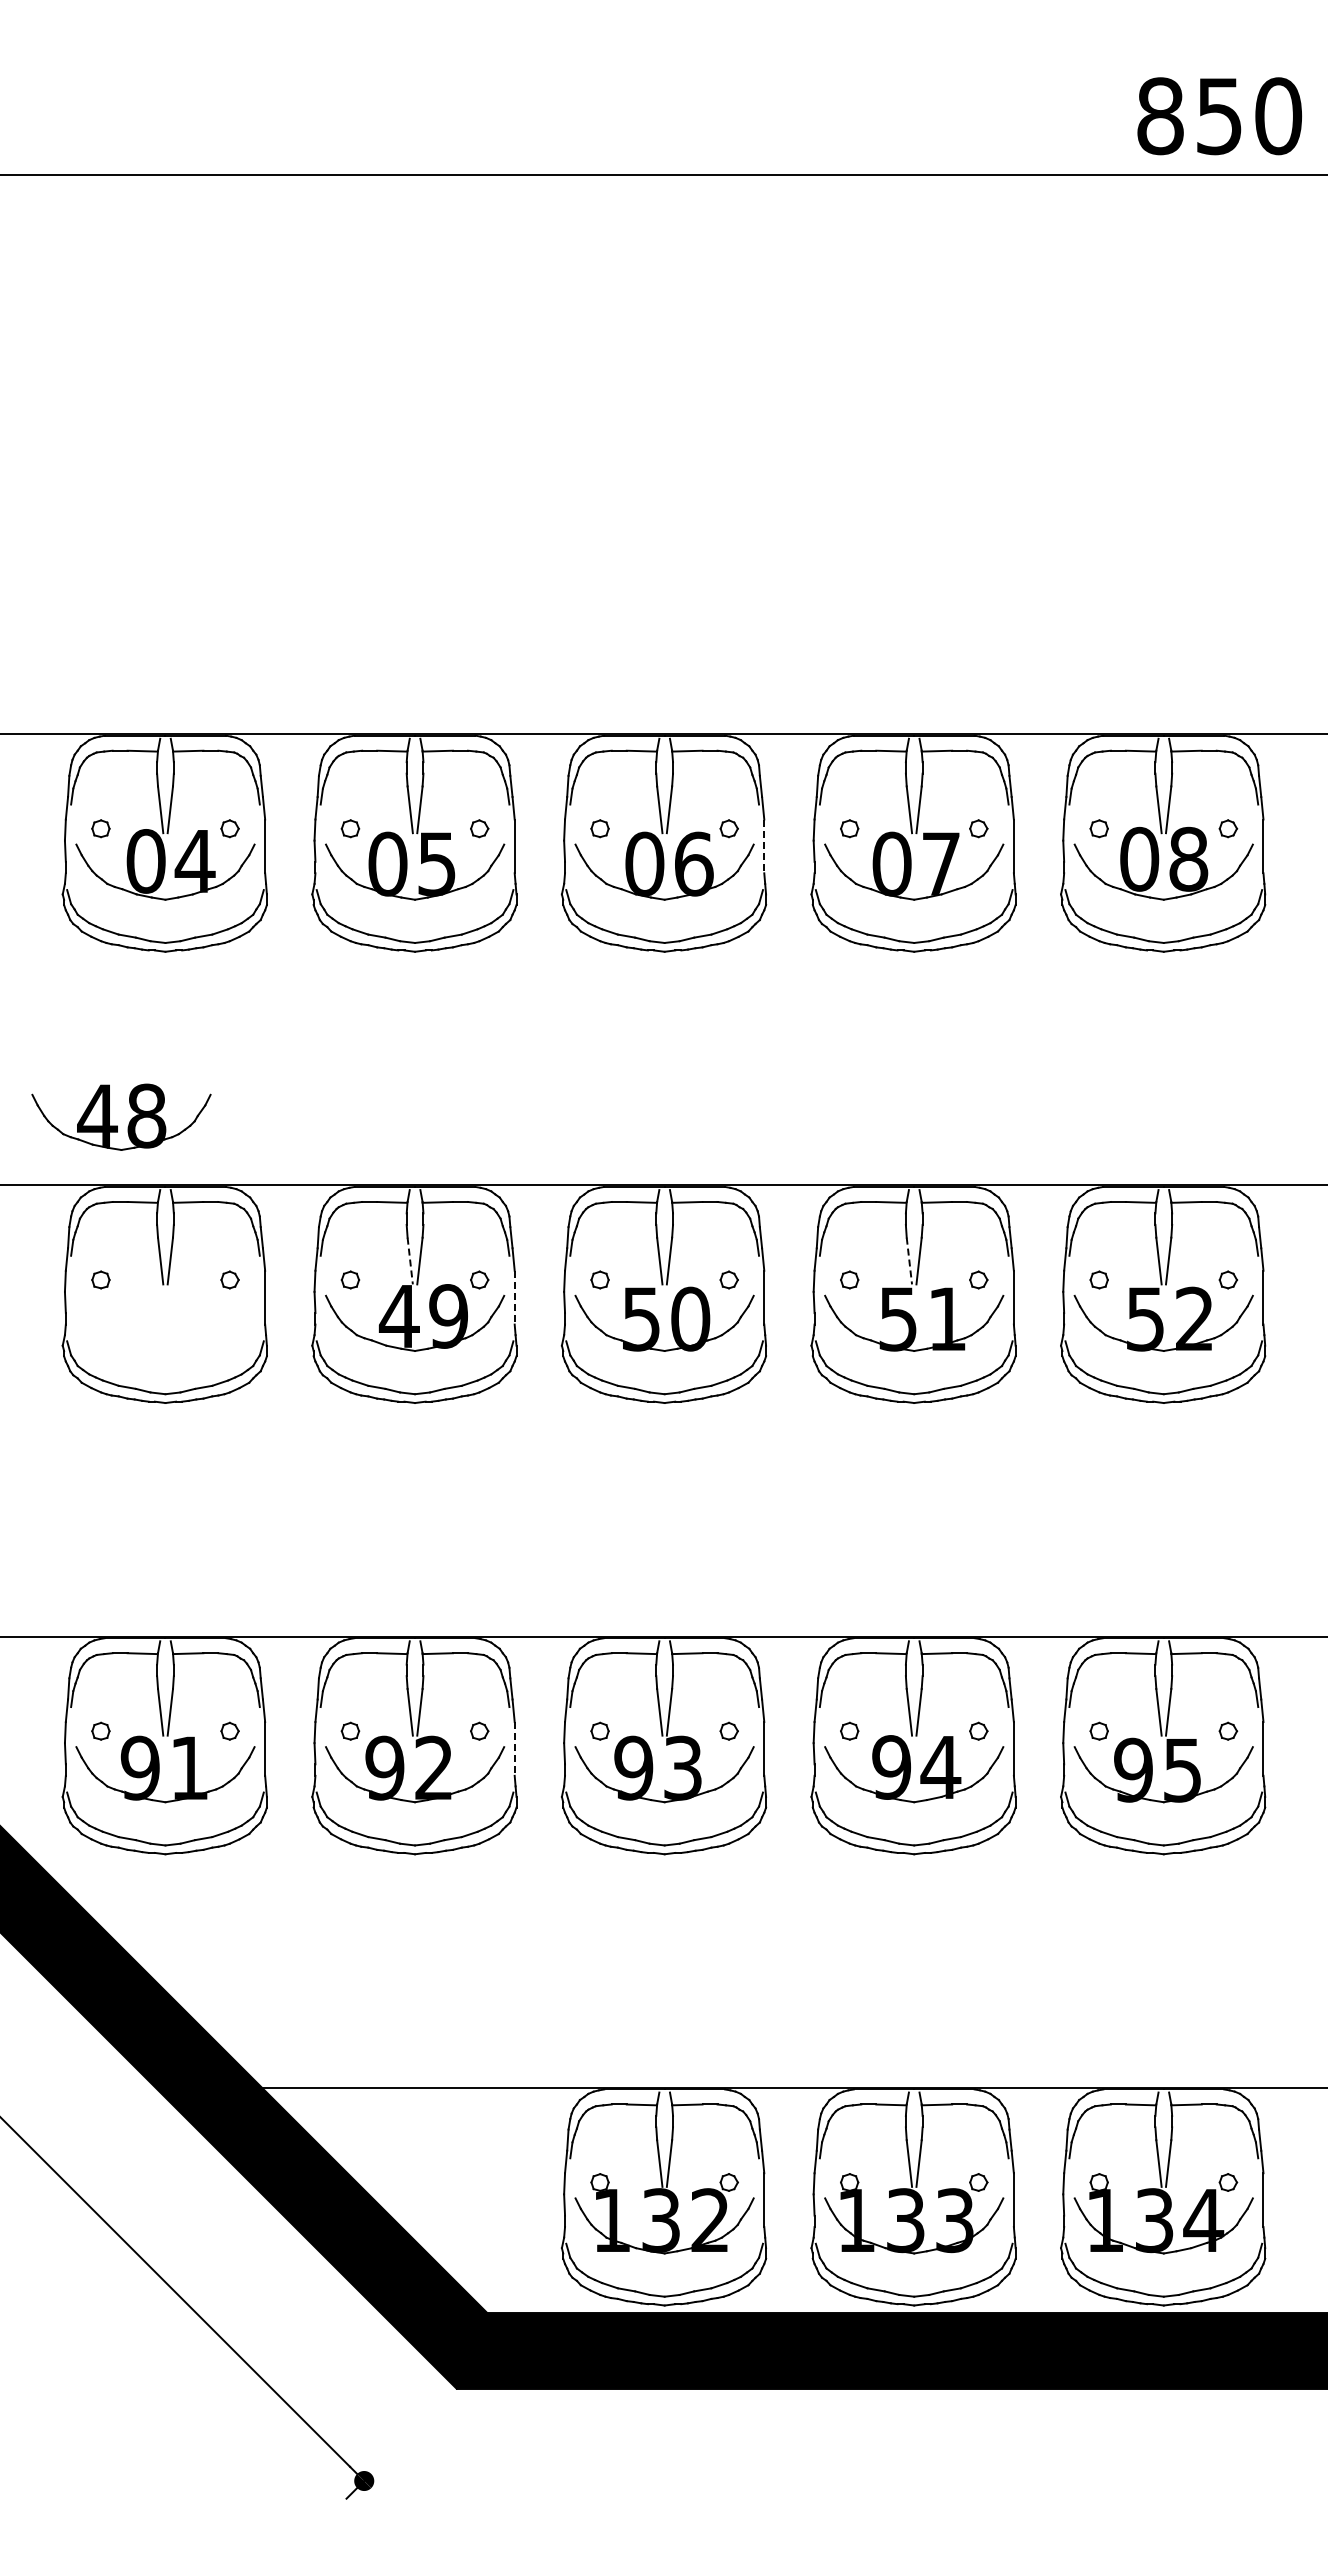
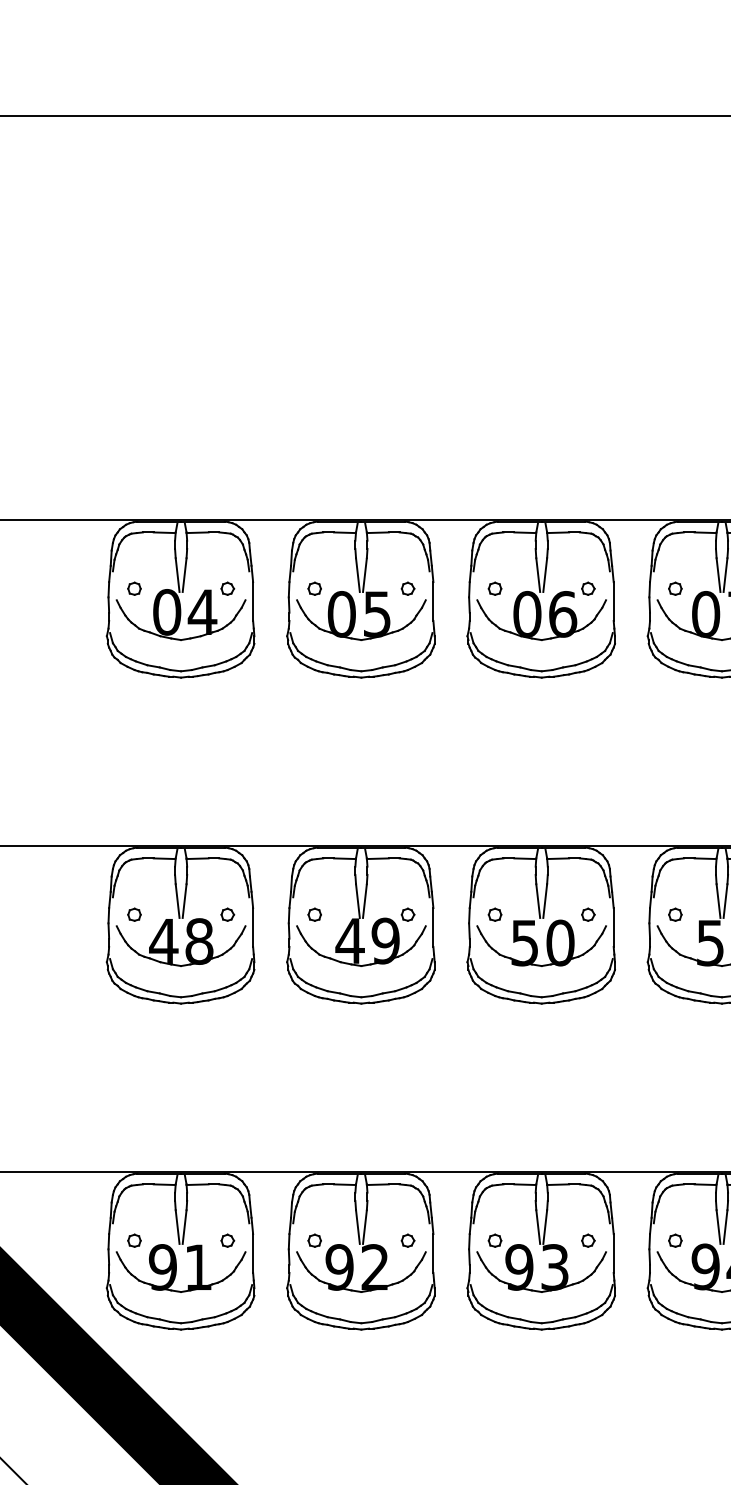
line: (764, 846) -> (613, 601), dashed -> solid
part: (129, 1121) -> (186, 945), moved
line: (410, 1261) -> (358, 901), dashed -> solid
line: (909, 1261) -> (718, 901), dashed -> solid
line: (514, 1297) -> (433, 927), dashed -> solid
line: (514, 1748) -> (433, 1253), dashed -> solid

